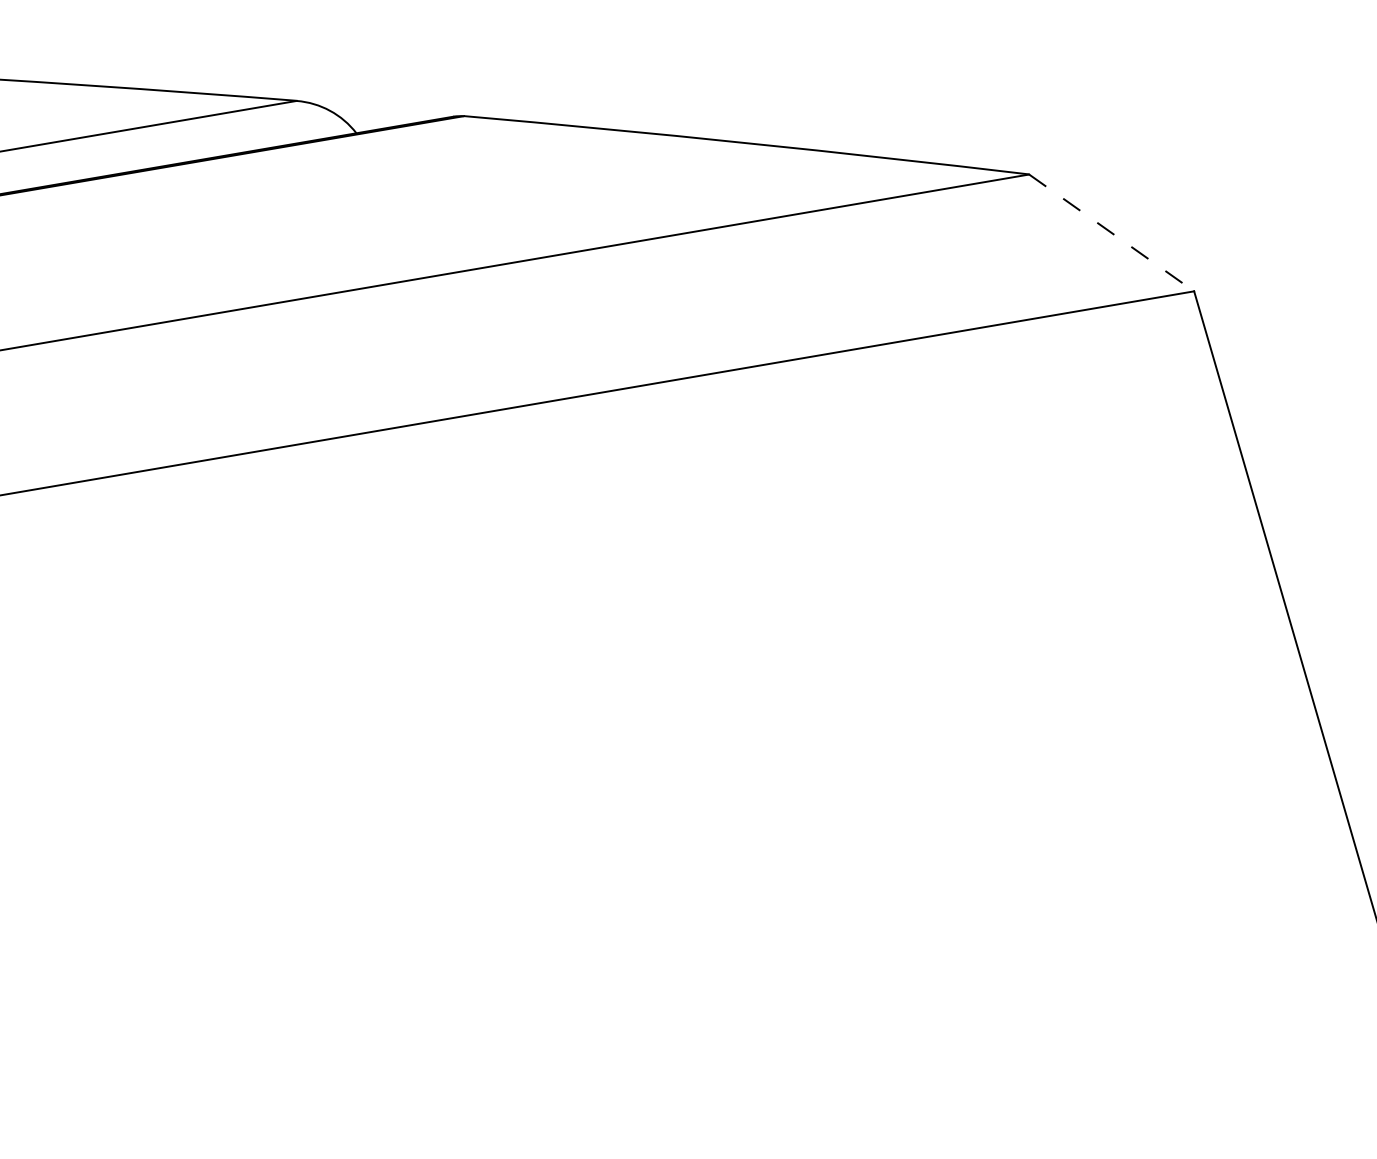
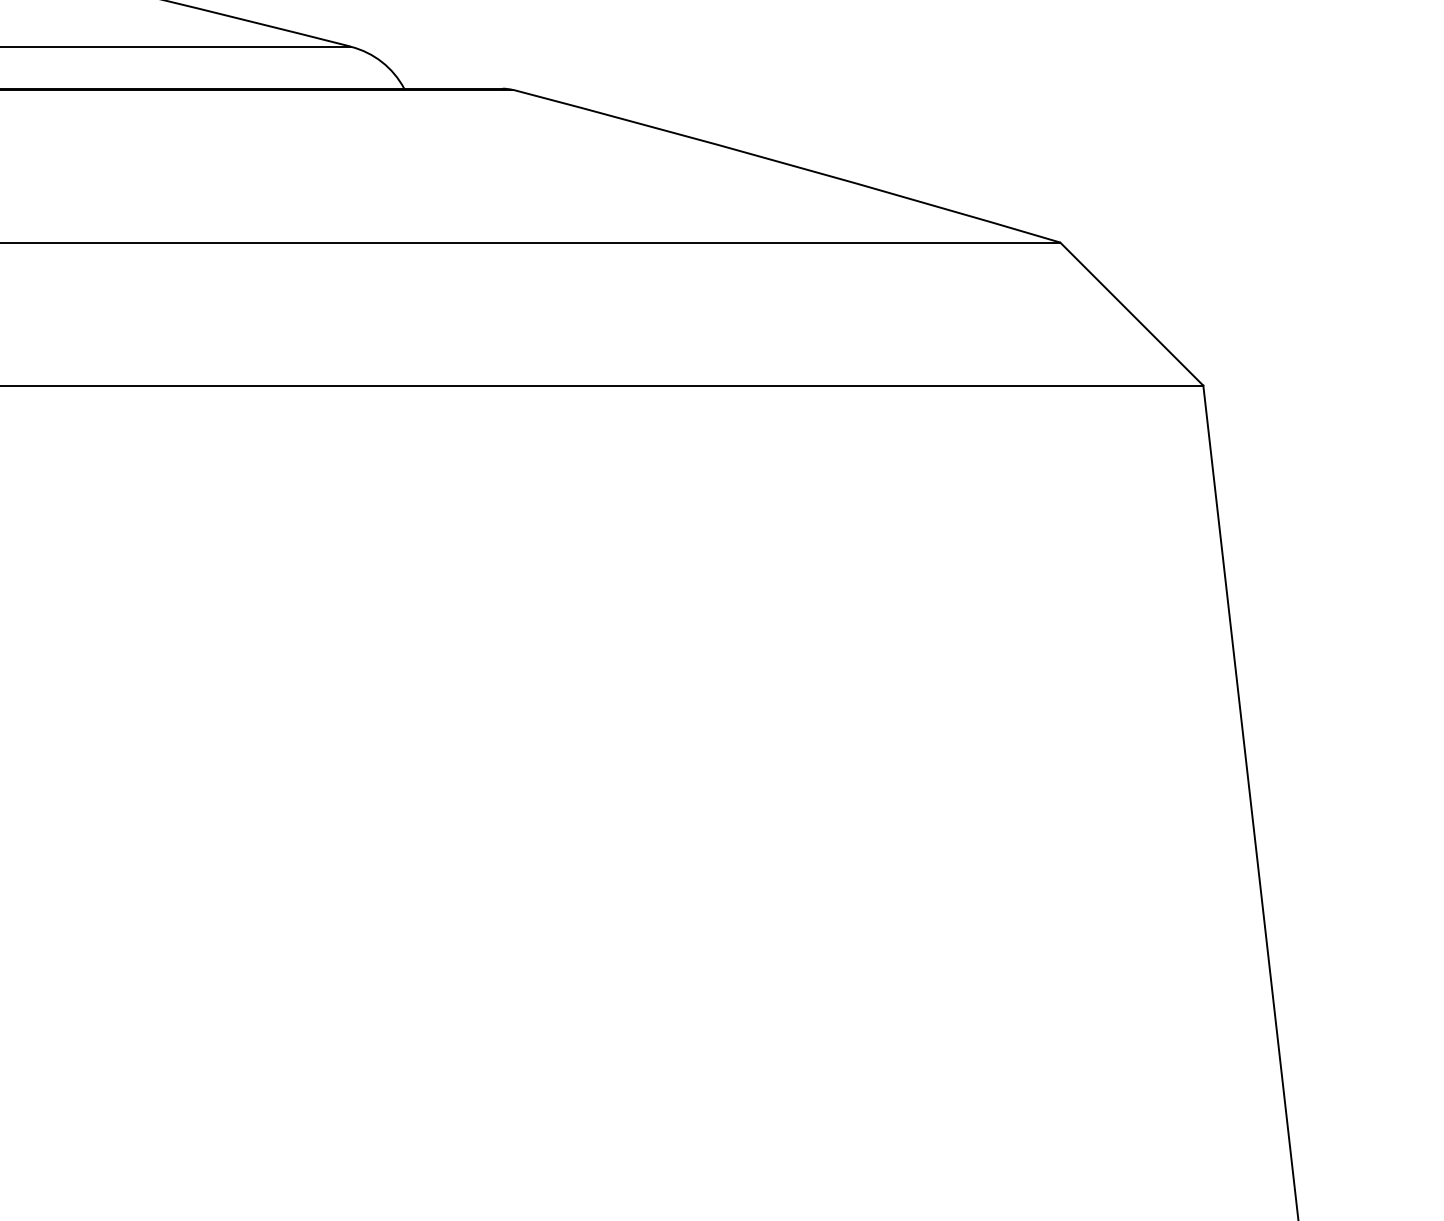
line: (1112, 233) -> (1132, 314), dashed -> solid

